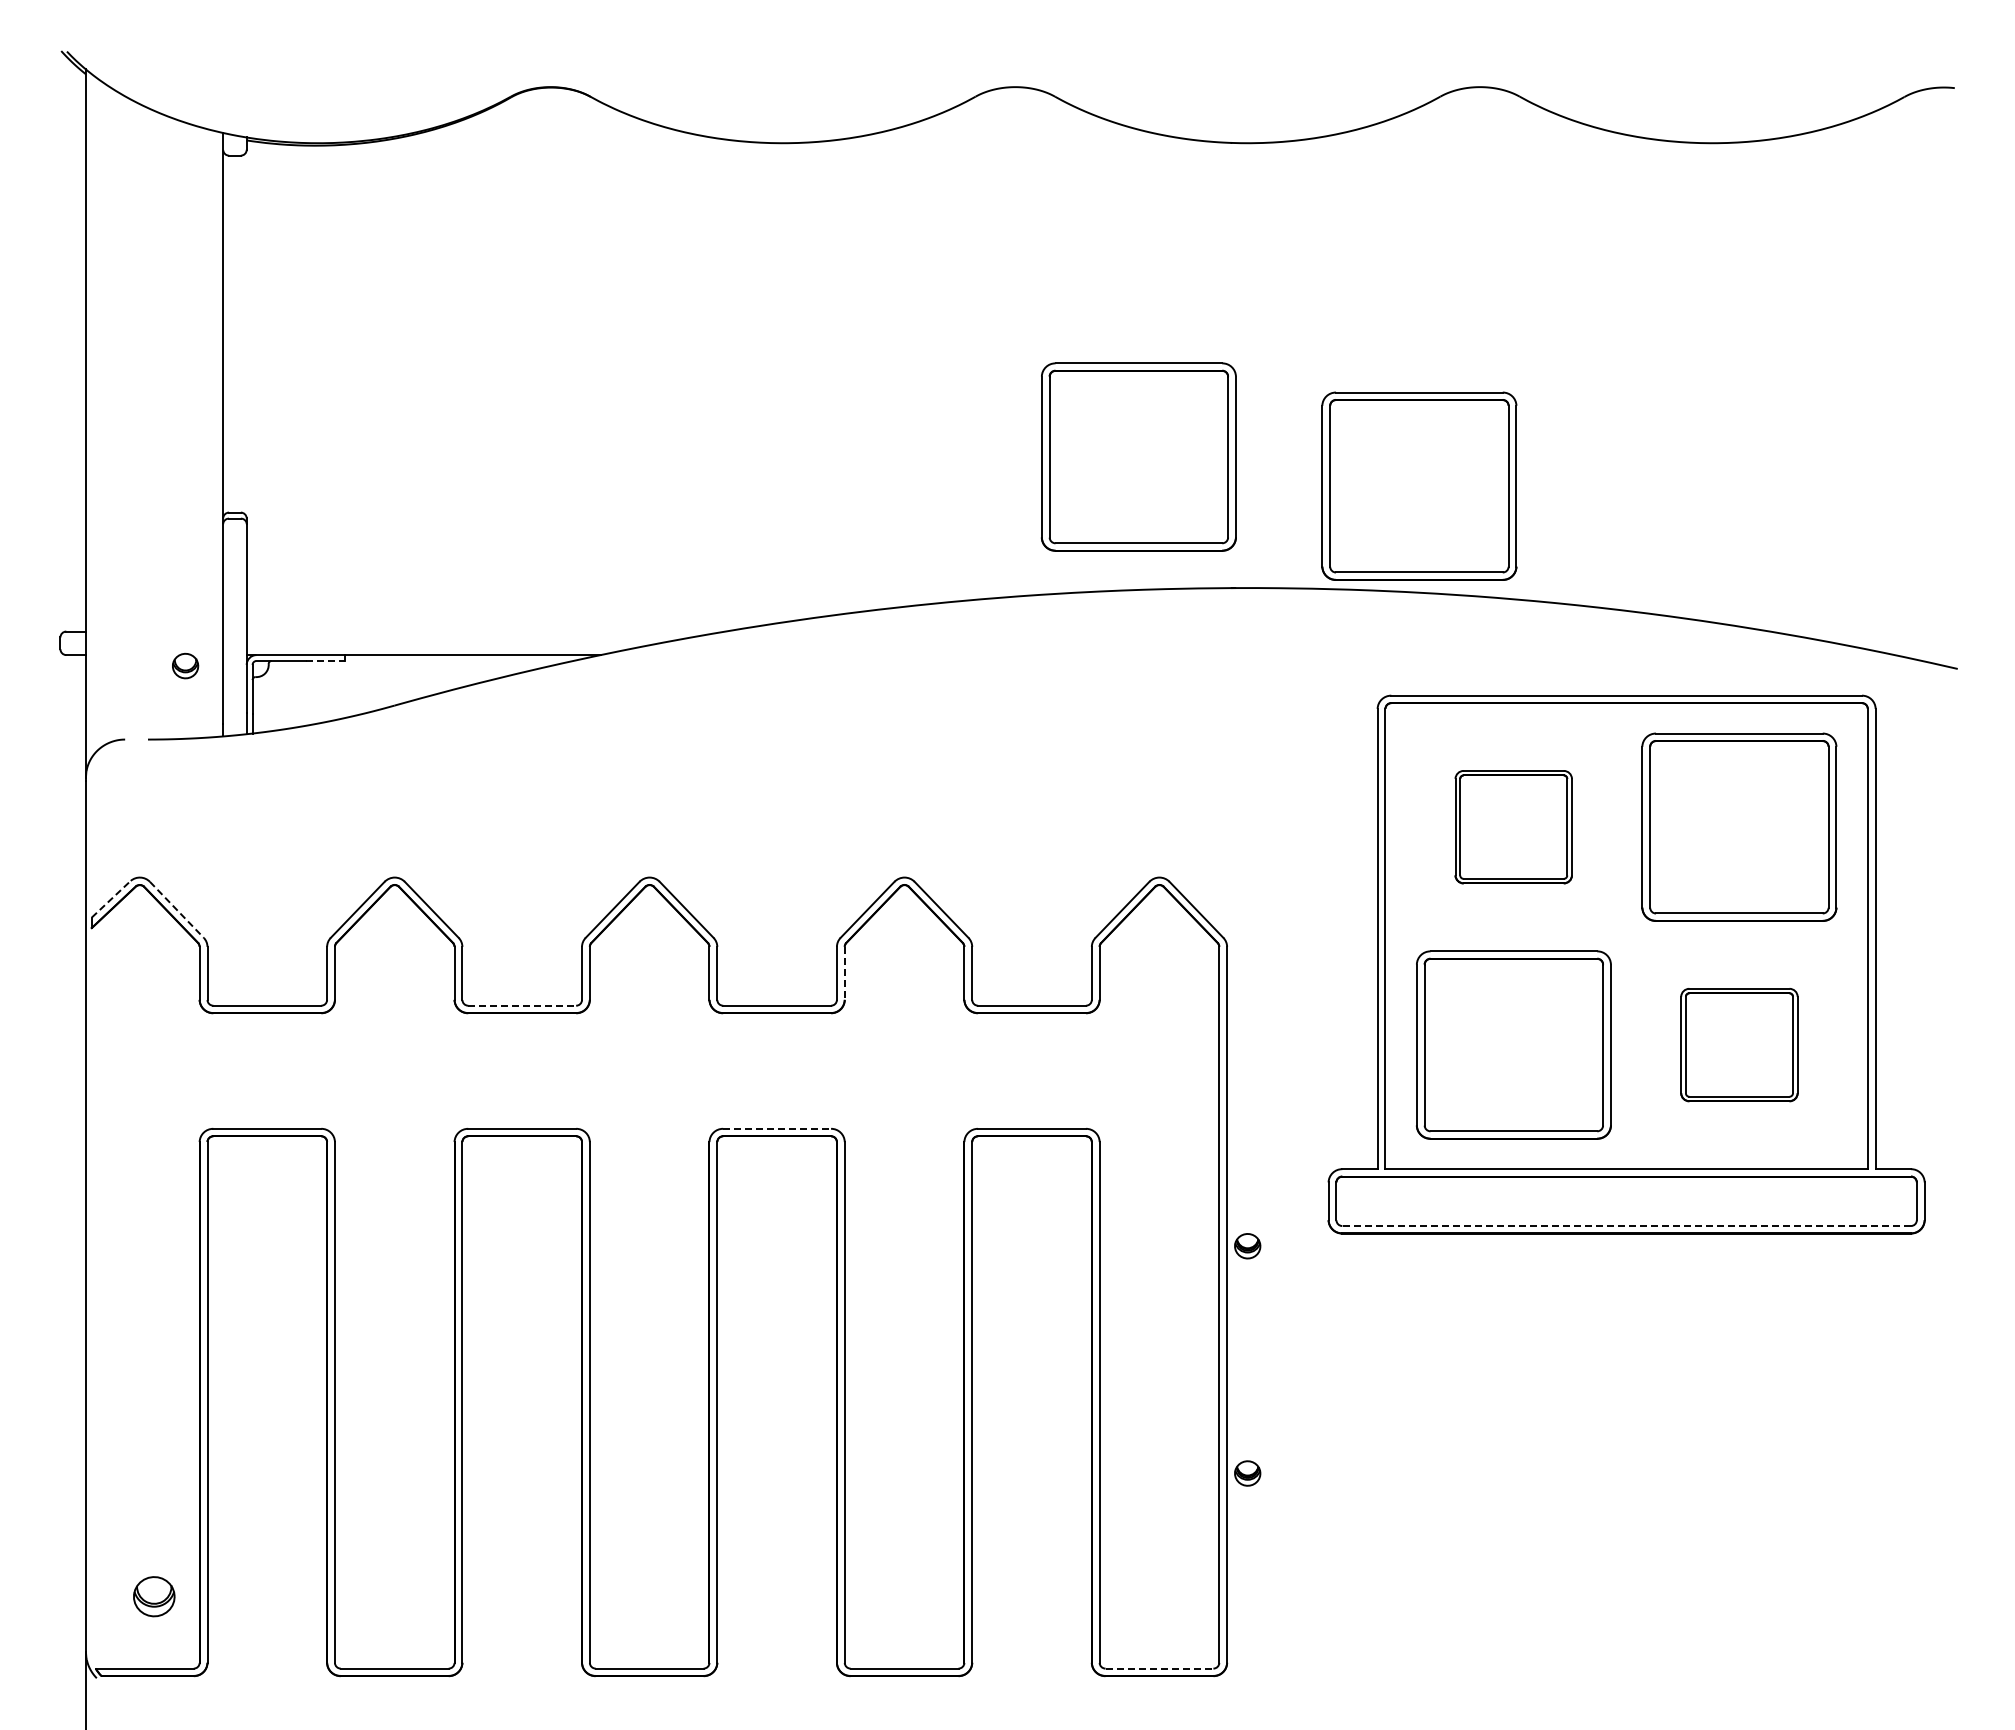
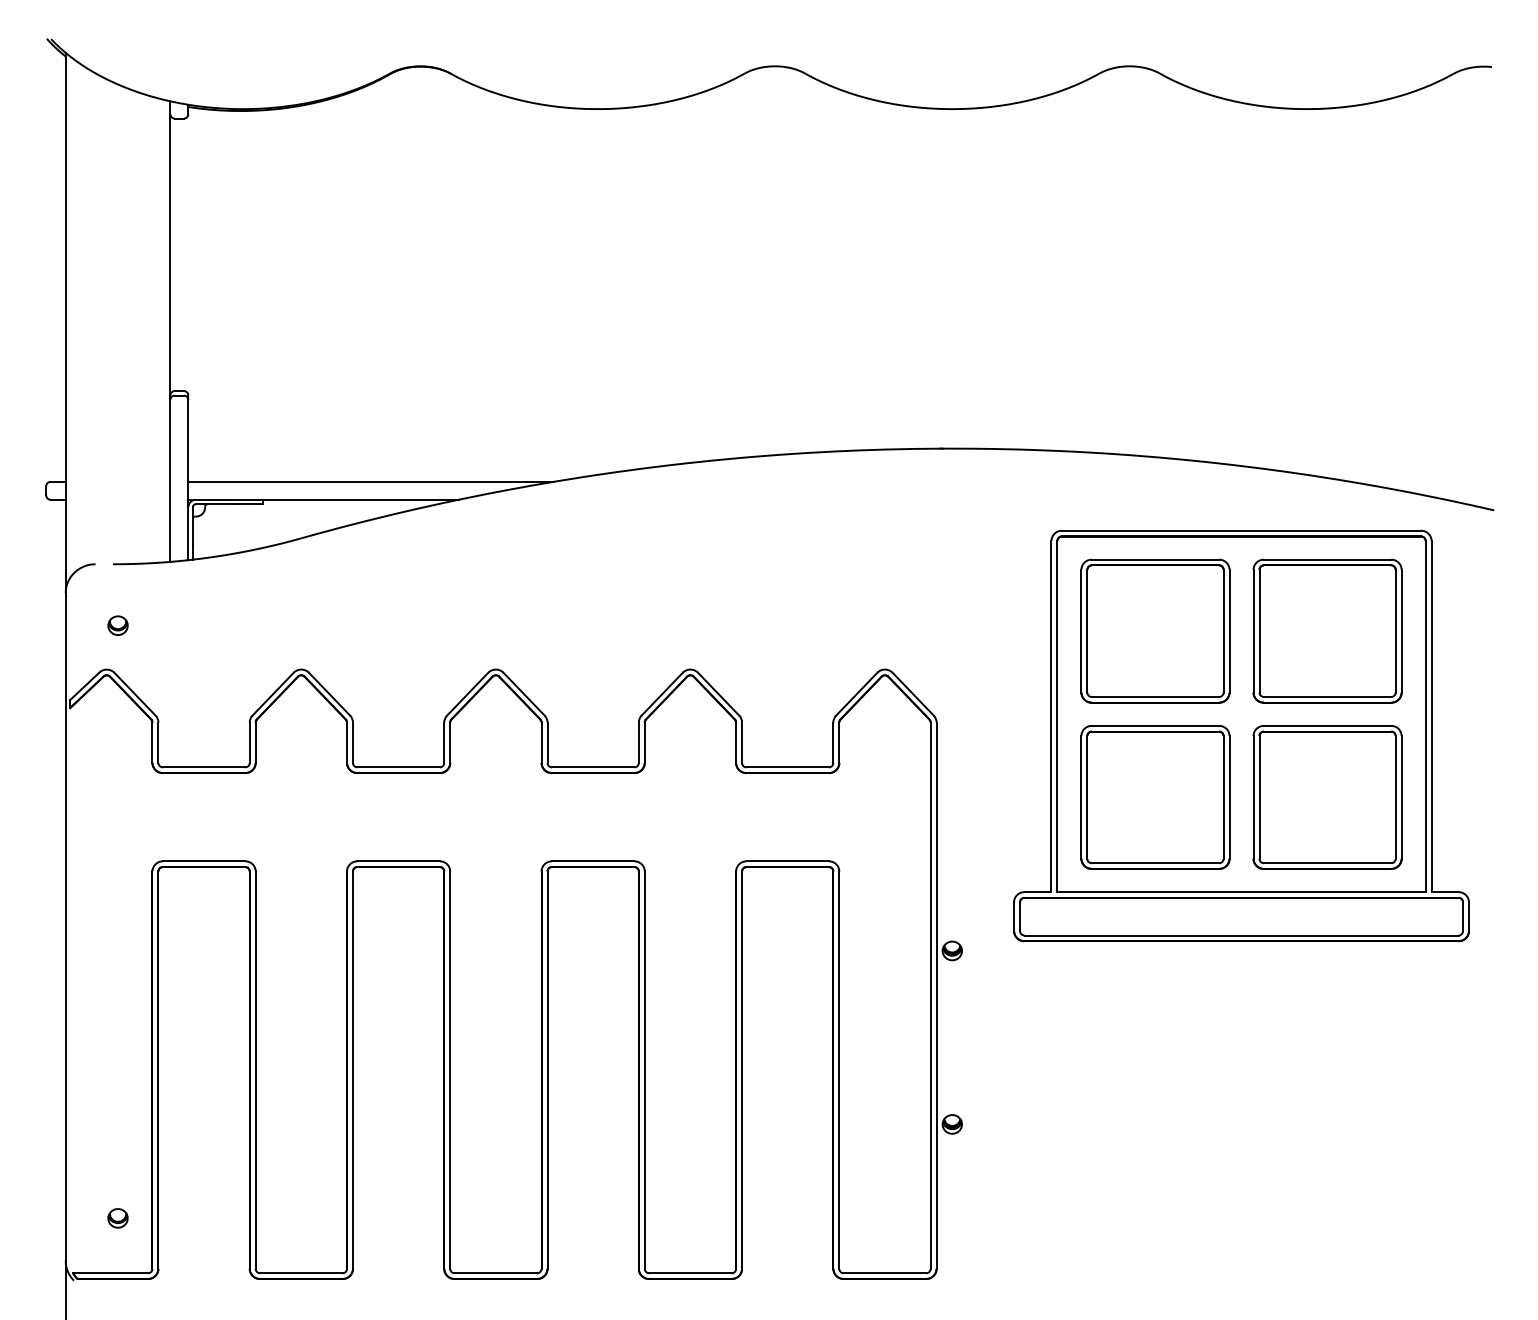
part: (1138, 456) -> (868, 348), removed
part: (1419, 485) -> (1083, 370), removed
line: (485, 631) -> (370, 481), added
line: (325, 660) -> (248, 503), dashed -> solid
part: (185, 665) -> (117, 625), moved
part: (1513, 826) -> (1155, 630), size x1.67
line: (111, 899) -> (85, 686), dashed -> solid
line: (176, 909) -> (134, 693), dashed -> solid
line: (844, 973) -> (644, 742), dashed -> solid
line: (522, 1005) -> (398, 767), dashed -> solid
part: (1739, 1044) -> (1327, 796), size x1.67
line: (777, 1128) -> (593, 861), dashed -> solid
line: (1626, 1226) -> (1241, 935), dashed -> solid
part: (154, 1596) -> (117, 1218), size x0.62
line: (1159, 1668) -> (885, 1273), dashed -> solid

